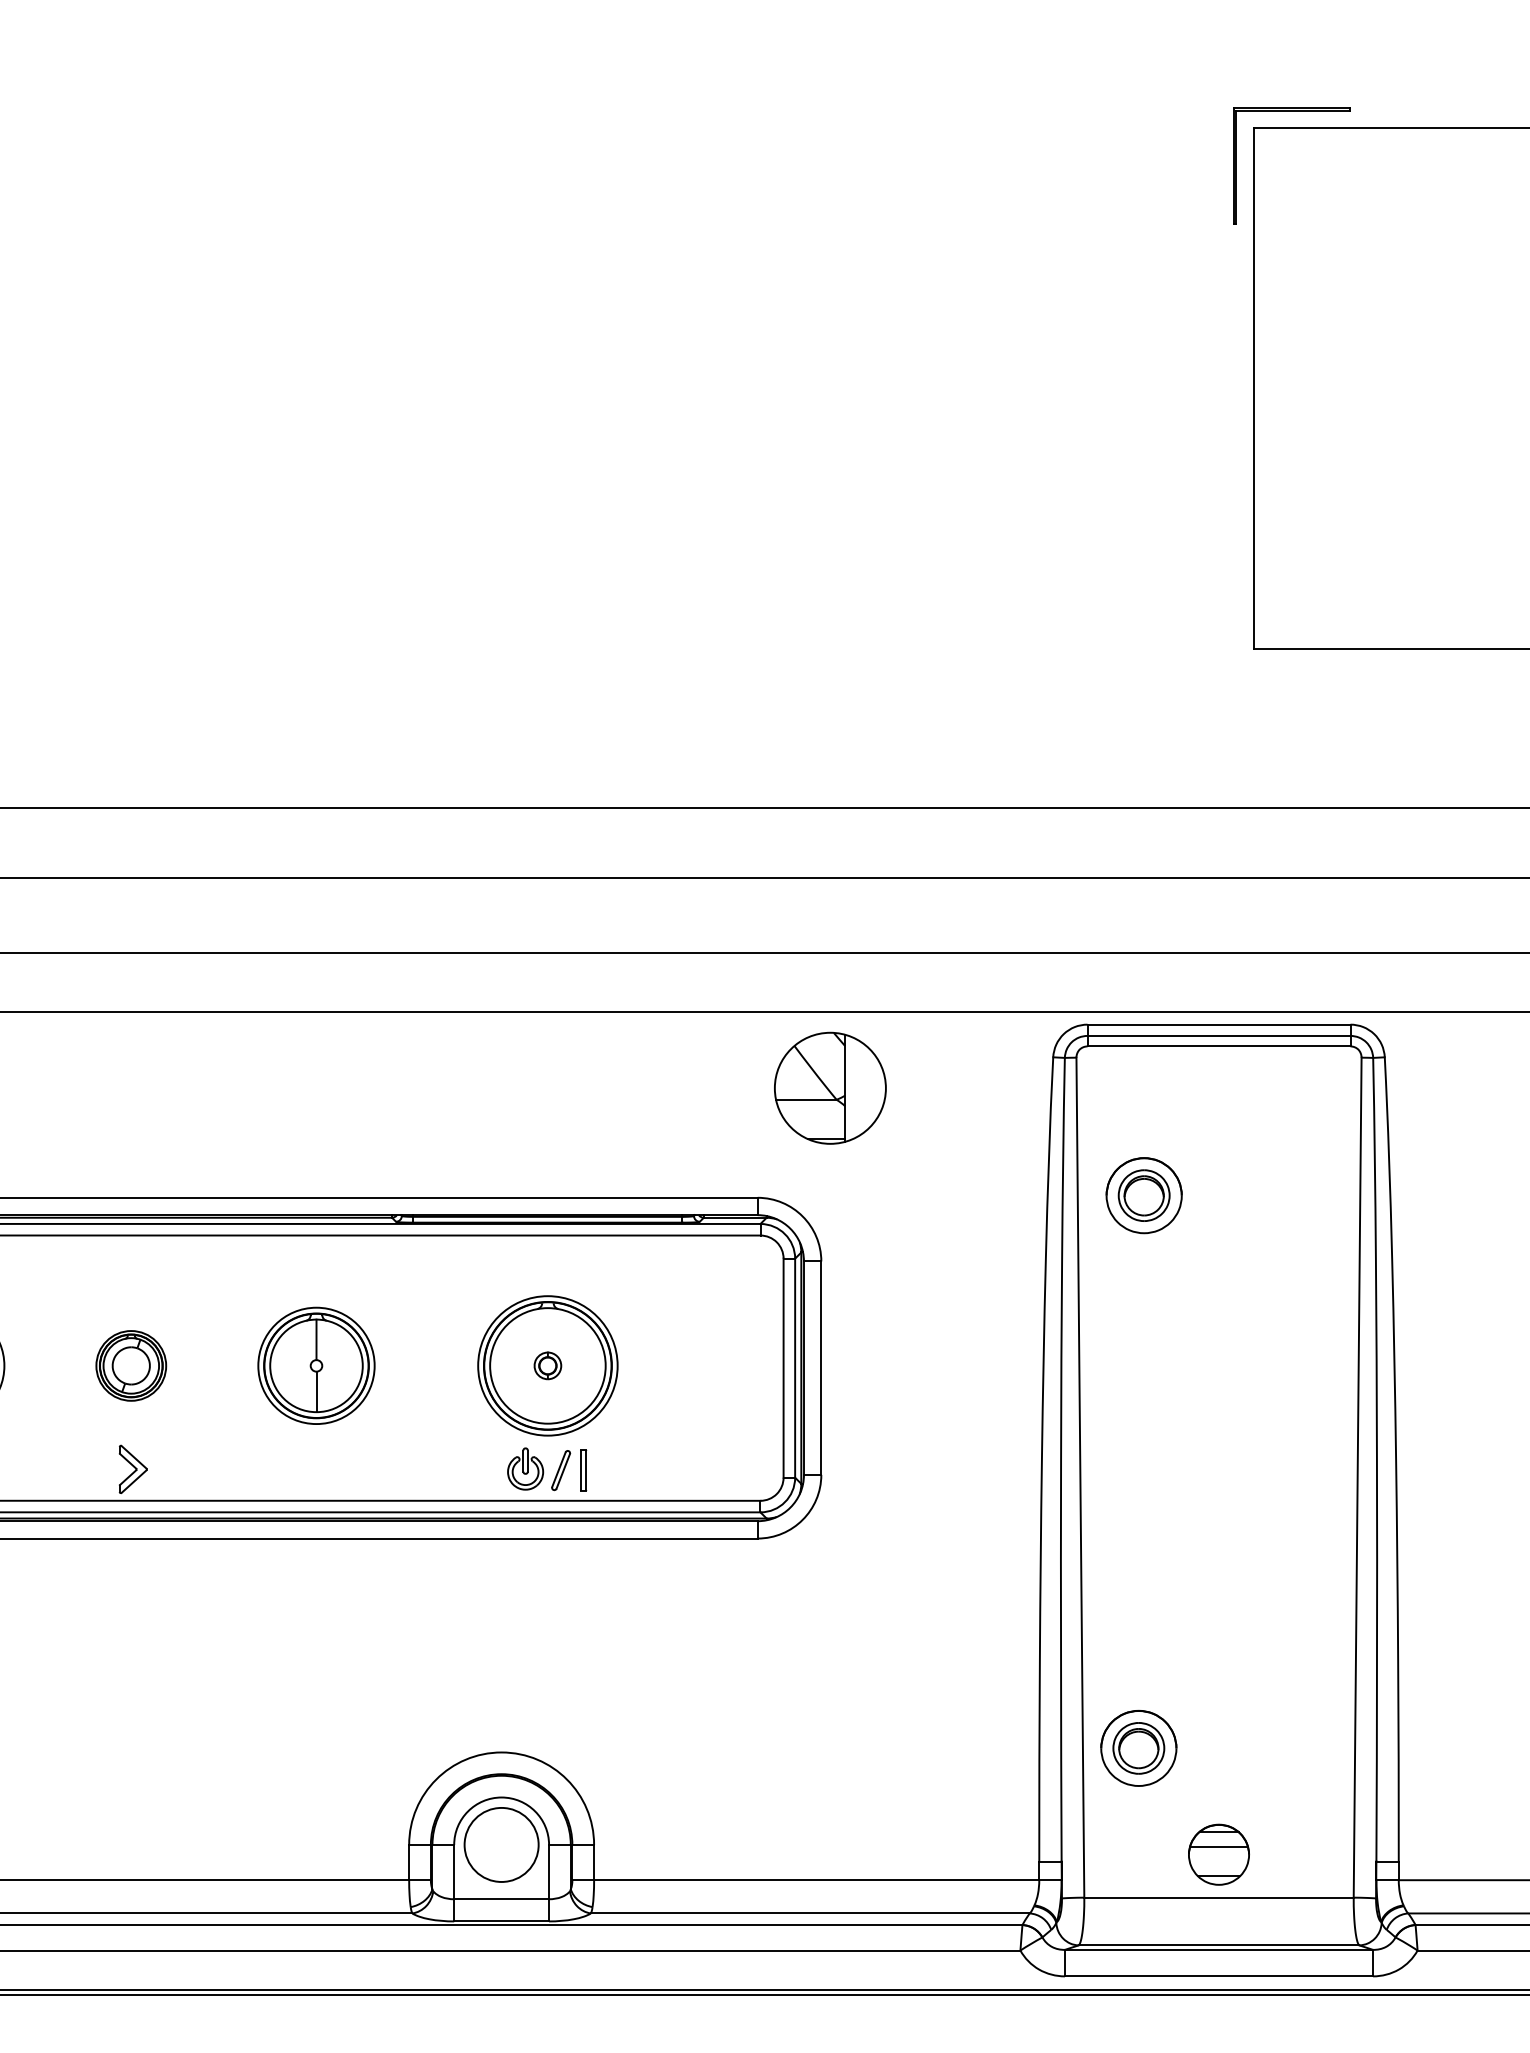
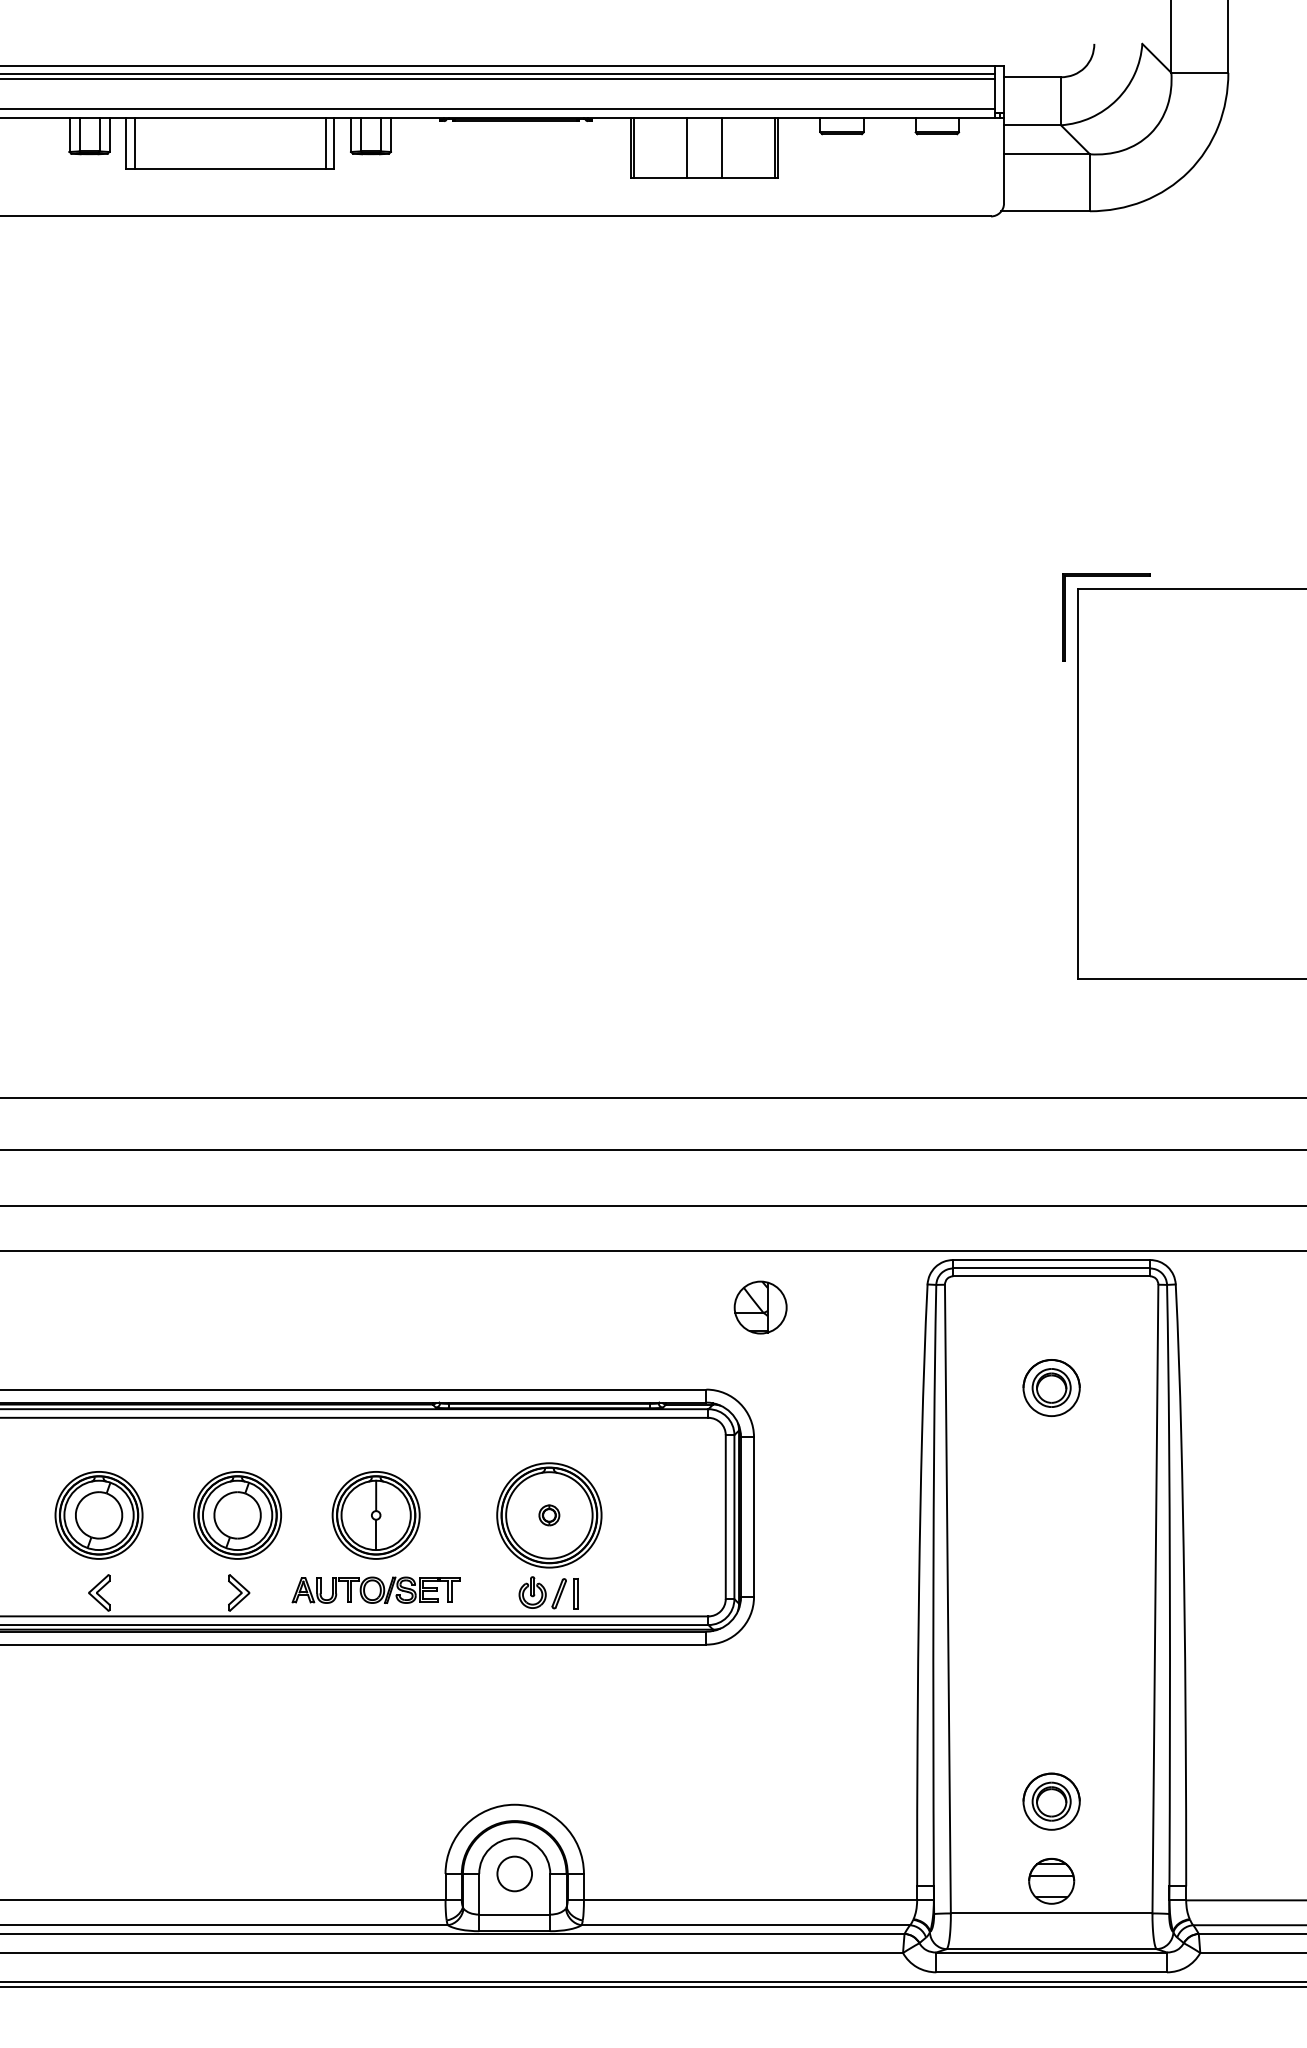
part: (829, 1088) -> (760, 1307), size x0.62
part: (1143, 1194) -> (1051, 1387), moved
part: (131, 1365) -> (237, 1515), size x1.67
part: (315, 1464) -> (375, 1589), added
part: (1138, 1748) -> (1051, 1801), moved
circle: (501, 1844) -> (514, 1873), size x0.62

